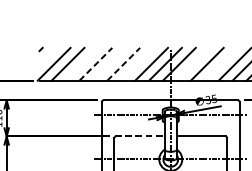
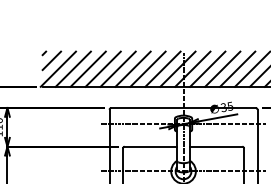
line: (47, 56) -> (51, 60), added
line: (81, 63) -> (87, 68), added
line: (109, 63) -> (117, 68), added
line: (137, 63) -> (147, 68), added
line: (193, 63) -> (207, 68), added
line: (221, 63) -> (237, 68), added
line: (96, 64) -> (103, 69), dashed -> solid
line: (124, 64) -> (133, 69), dashed -> solid
line: (139, 136) -> (150, 146), dashed -> solid

